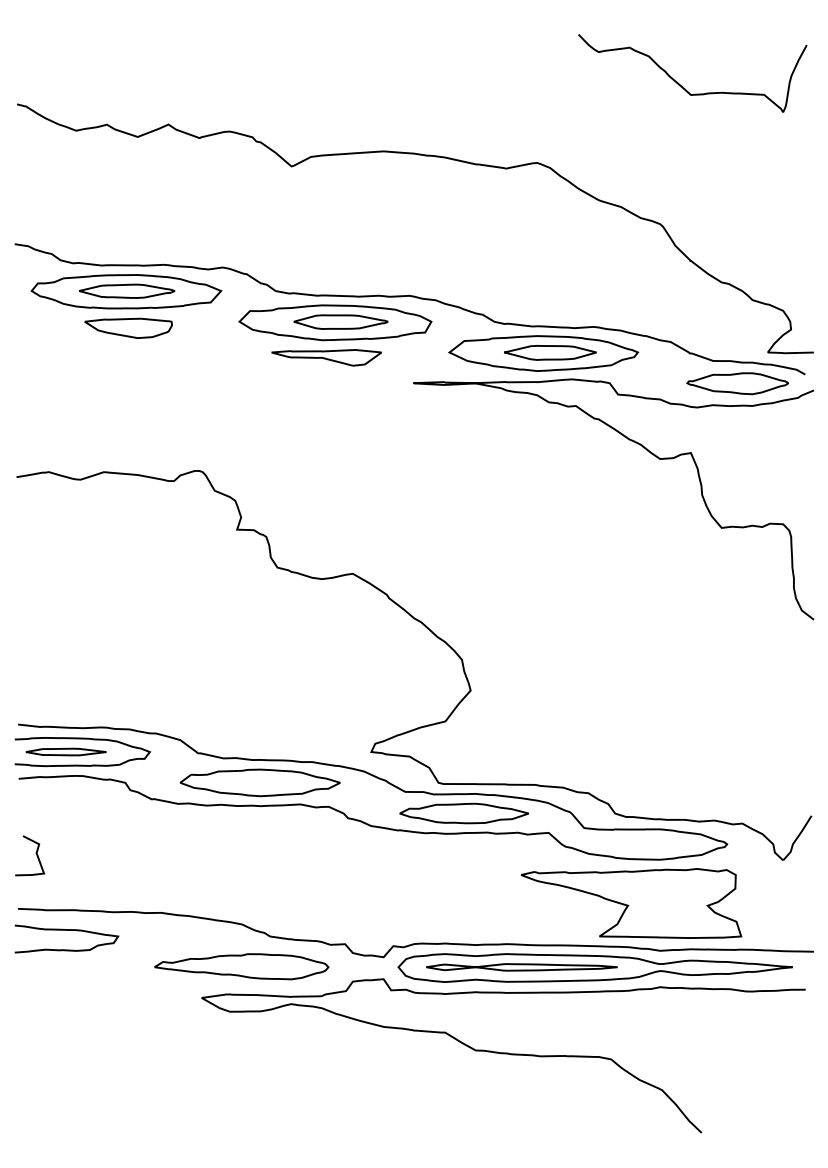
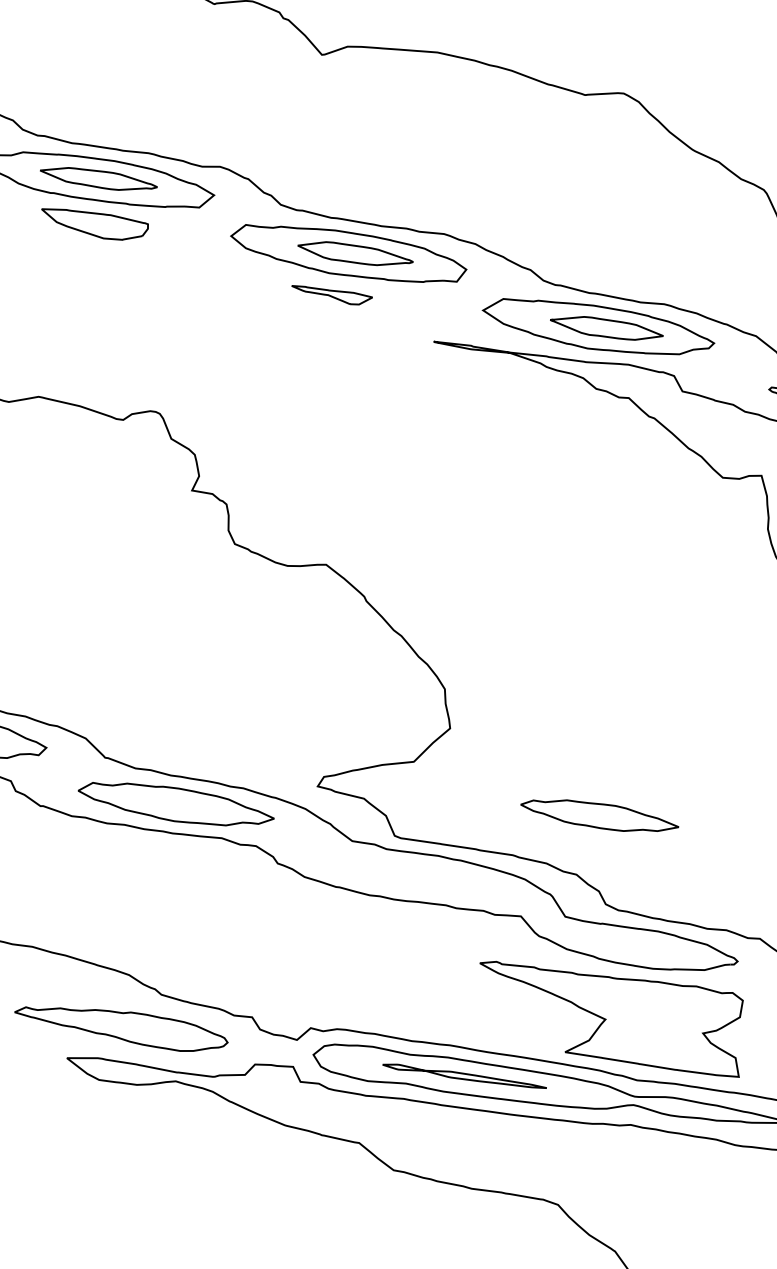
part: (326, 357) -> (331, 295), size x0.6
part: (464, 813) -> (600, 815), moved
part: (521, 967) -> (464, 1076), size x0.7

